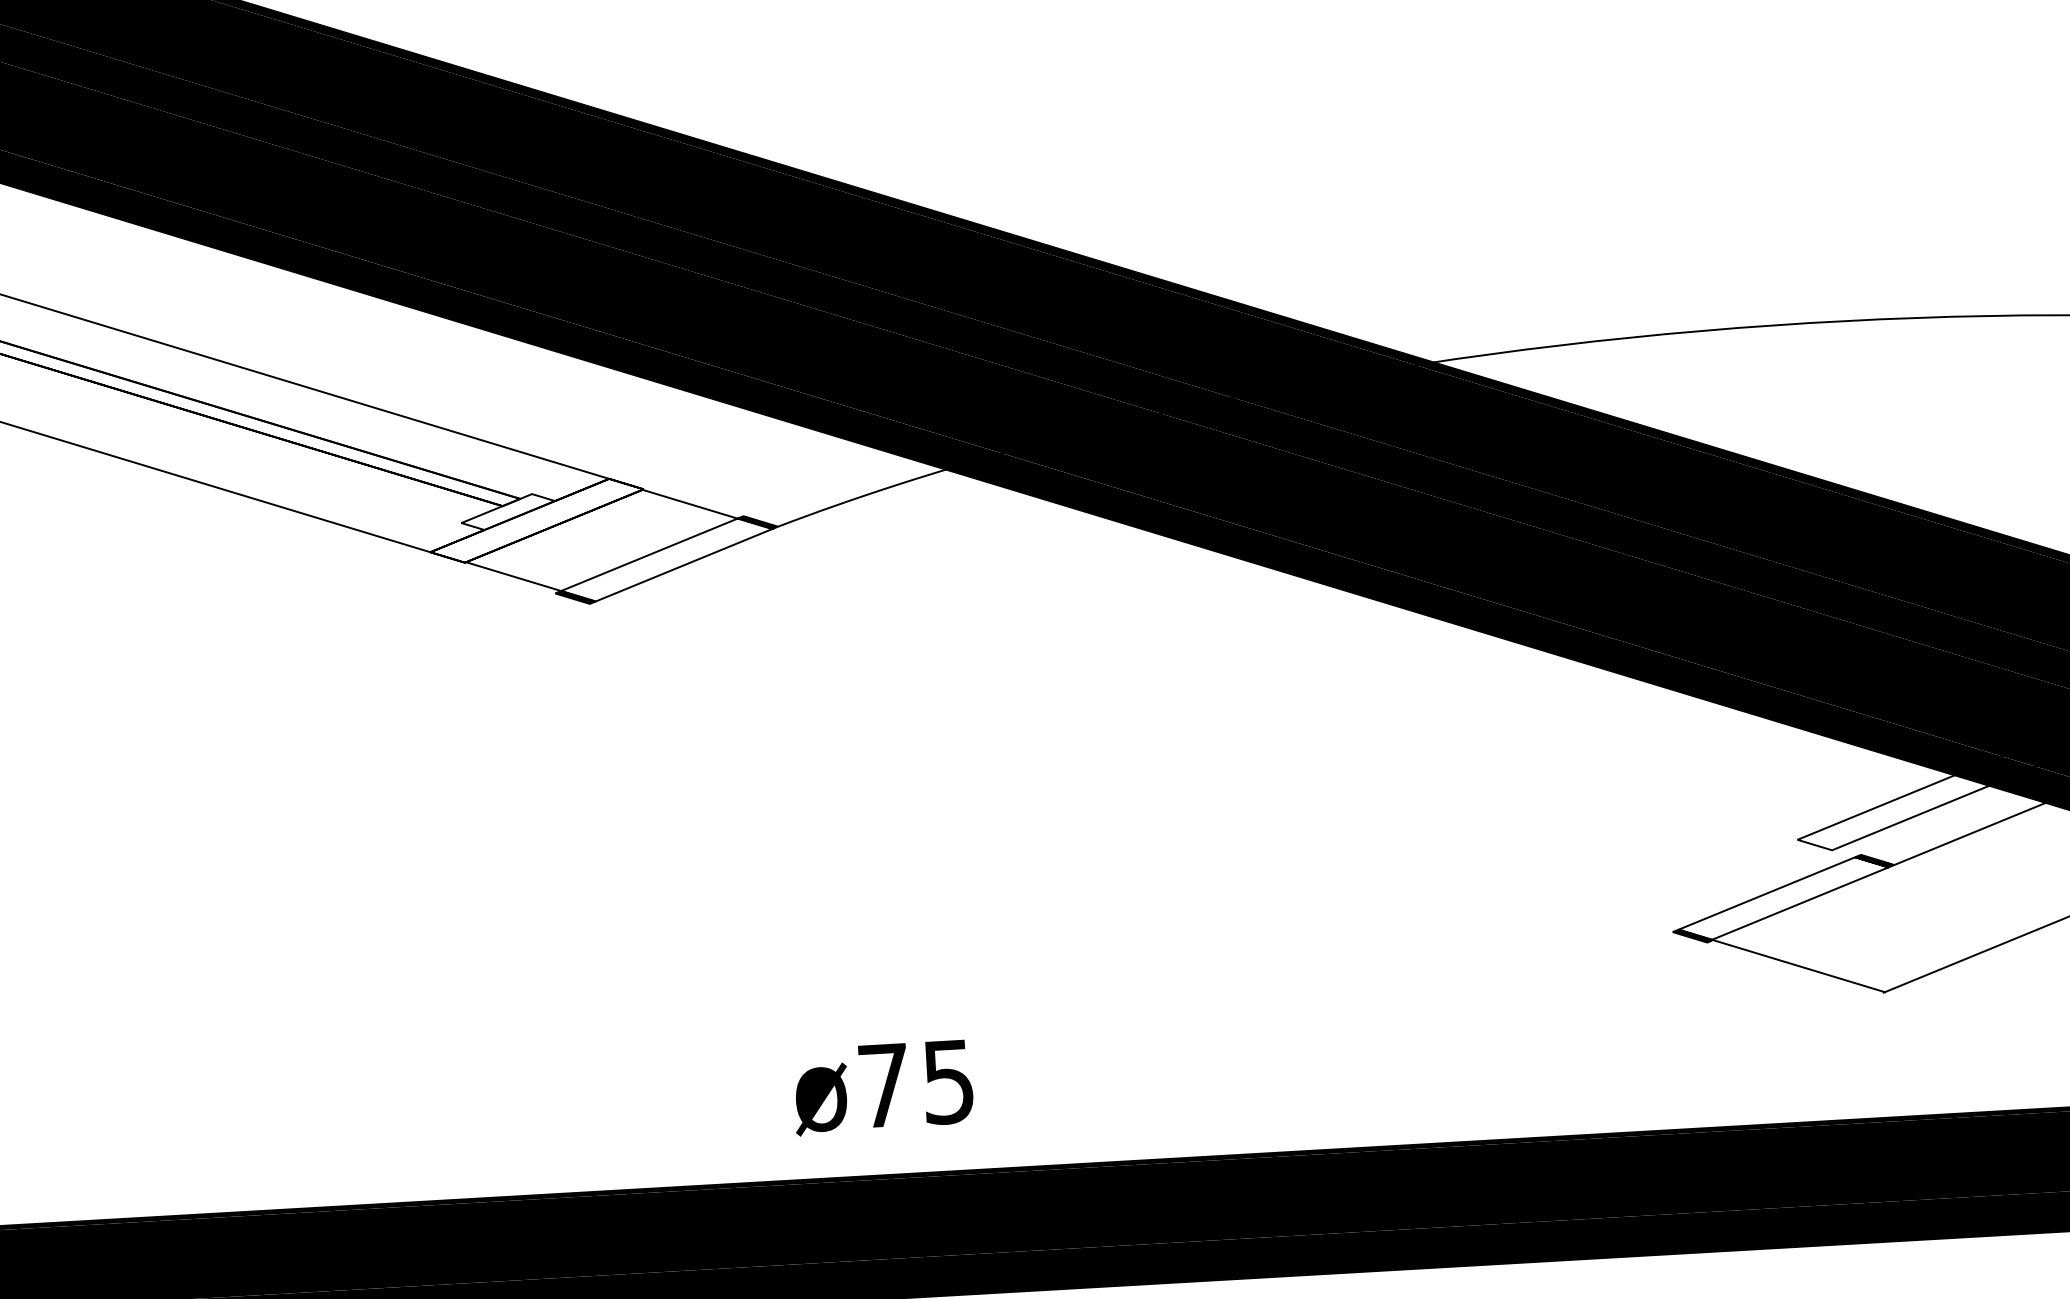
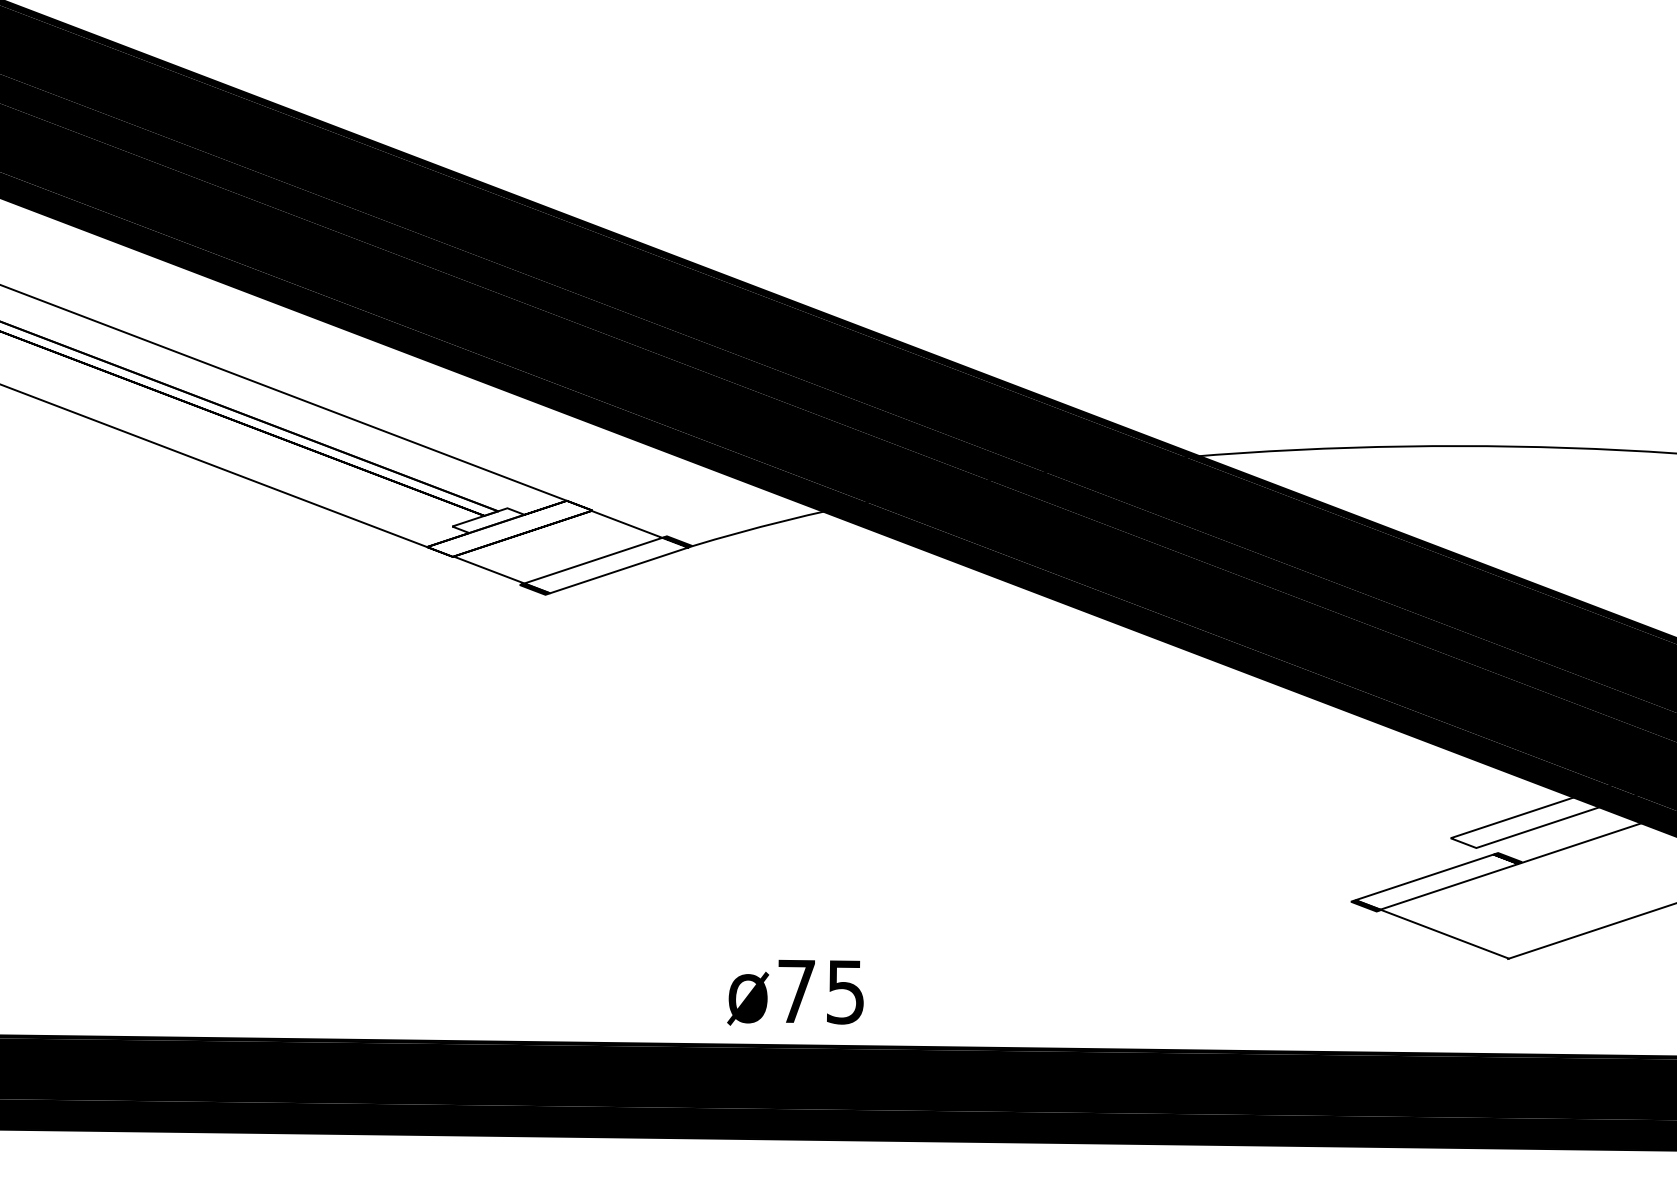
text: (882, 1087) -> (795, 992), moved

